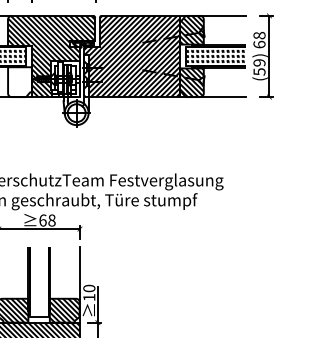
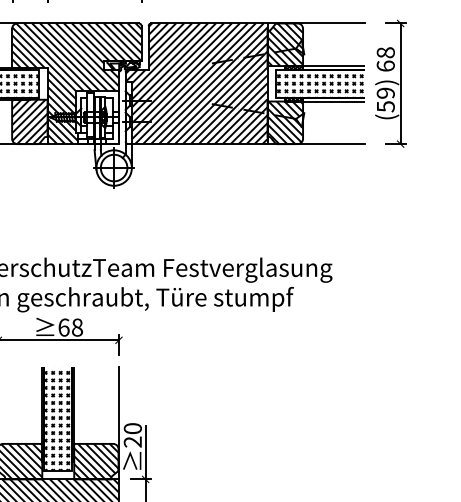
hatch: (19, 82) -> (29, 122), added
hatch: (37, 281) -> (55, 418), added
text: (89, 297) -> (133, 442), 10 -> 20

